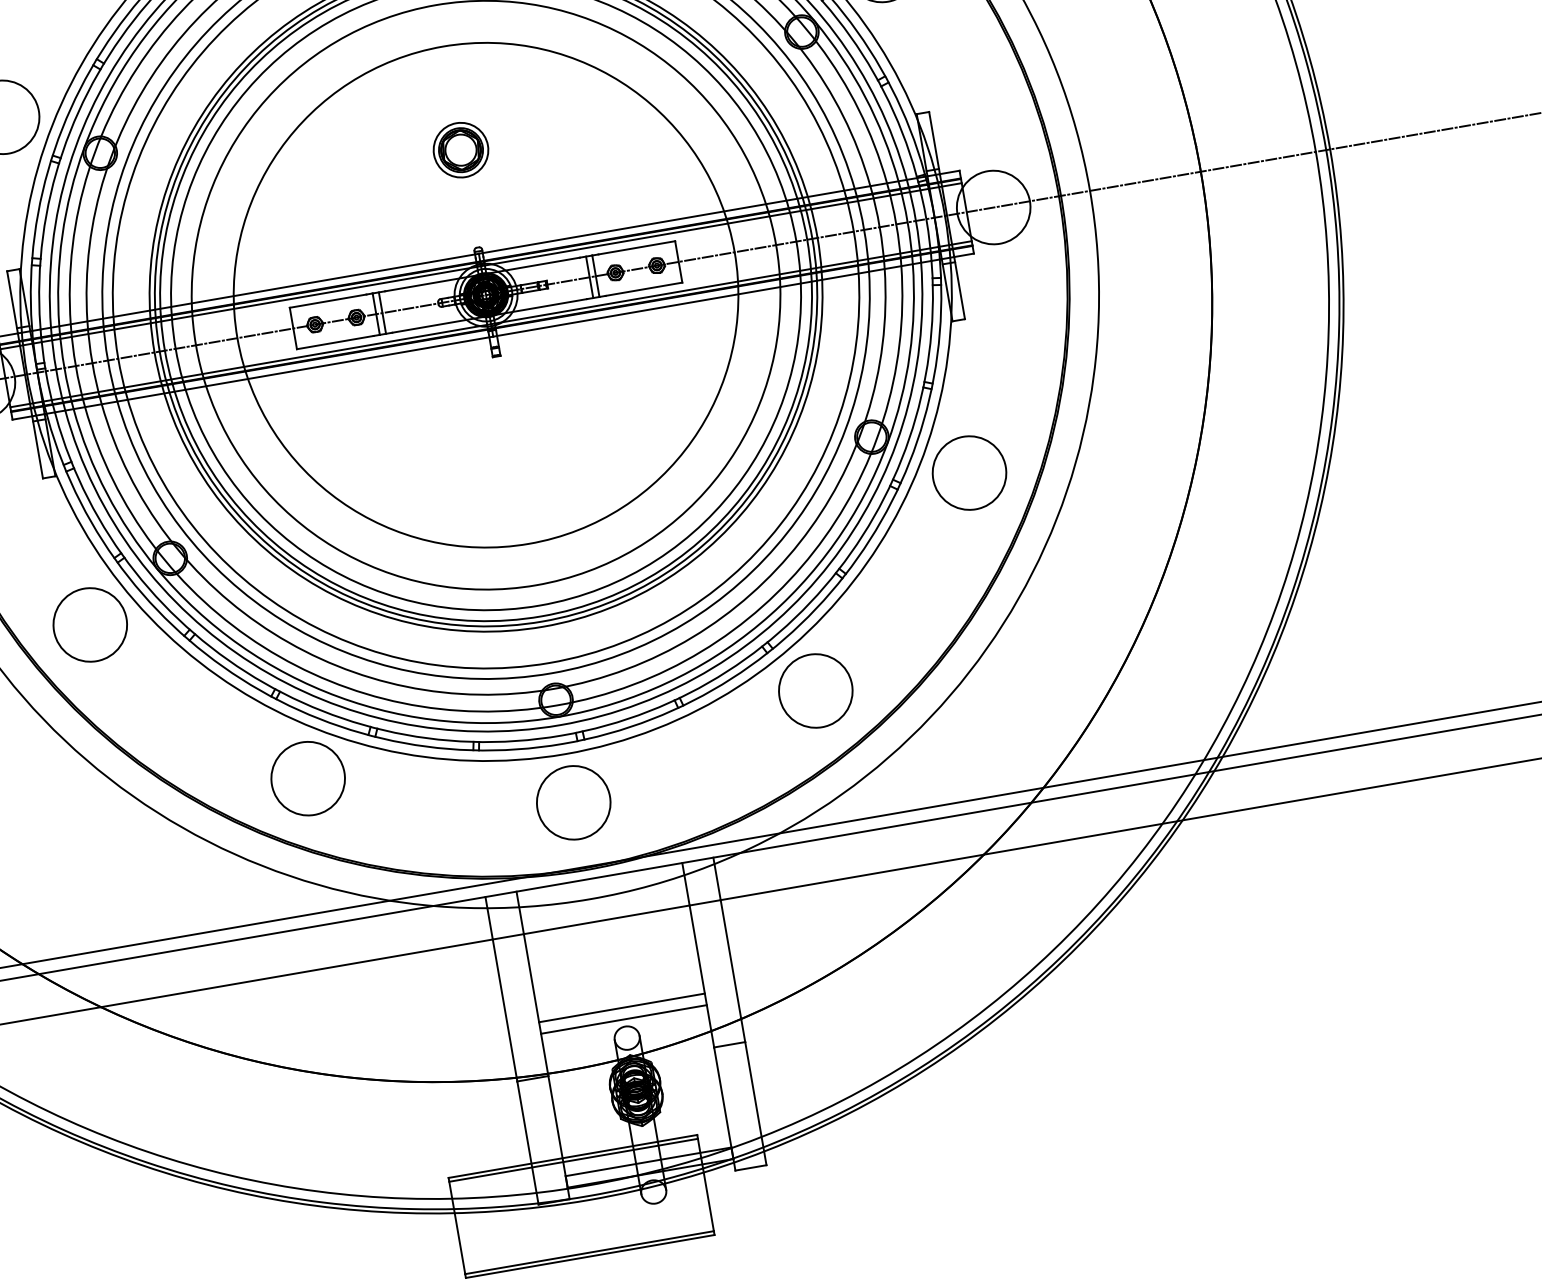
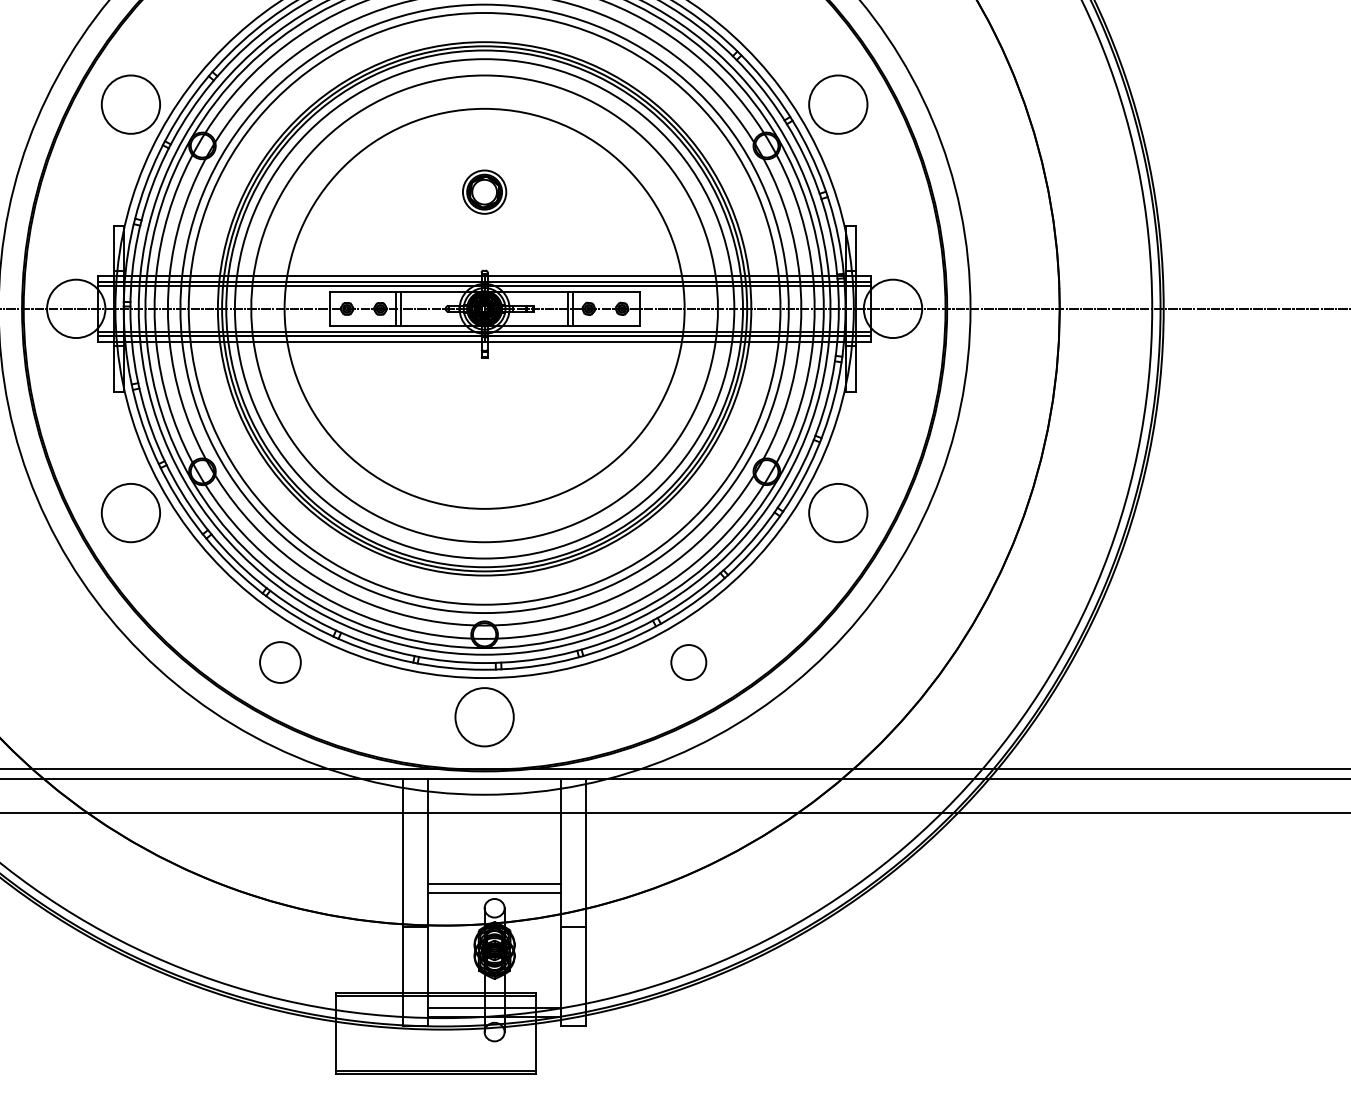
circle: (815, 691) -> (688, 662), size x0.6
circle: (308, 778) -> (280, 662), size x0.7

